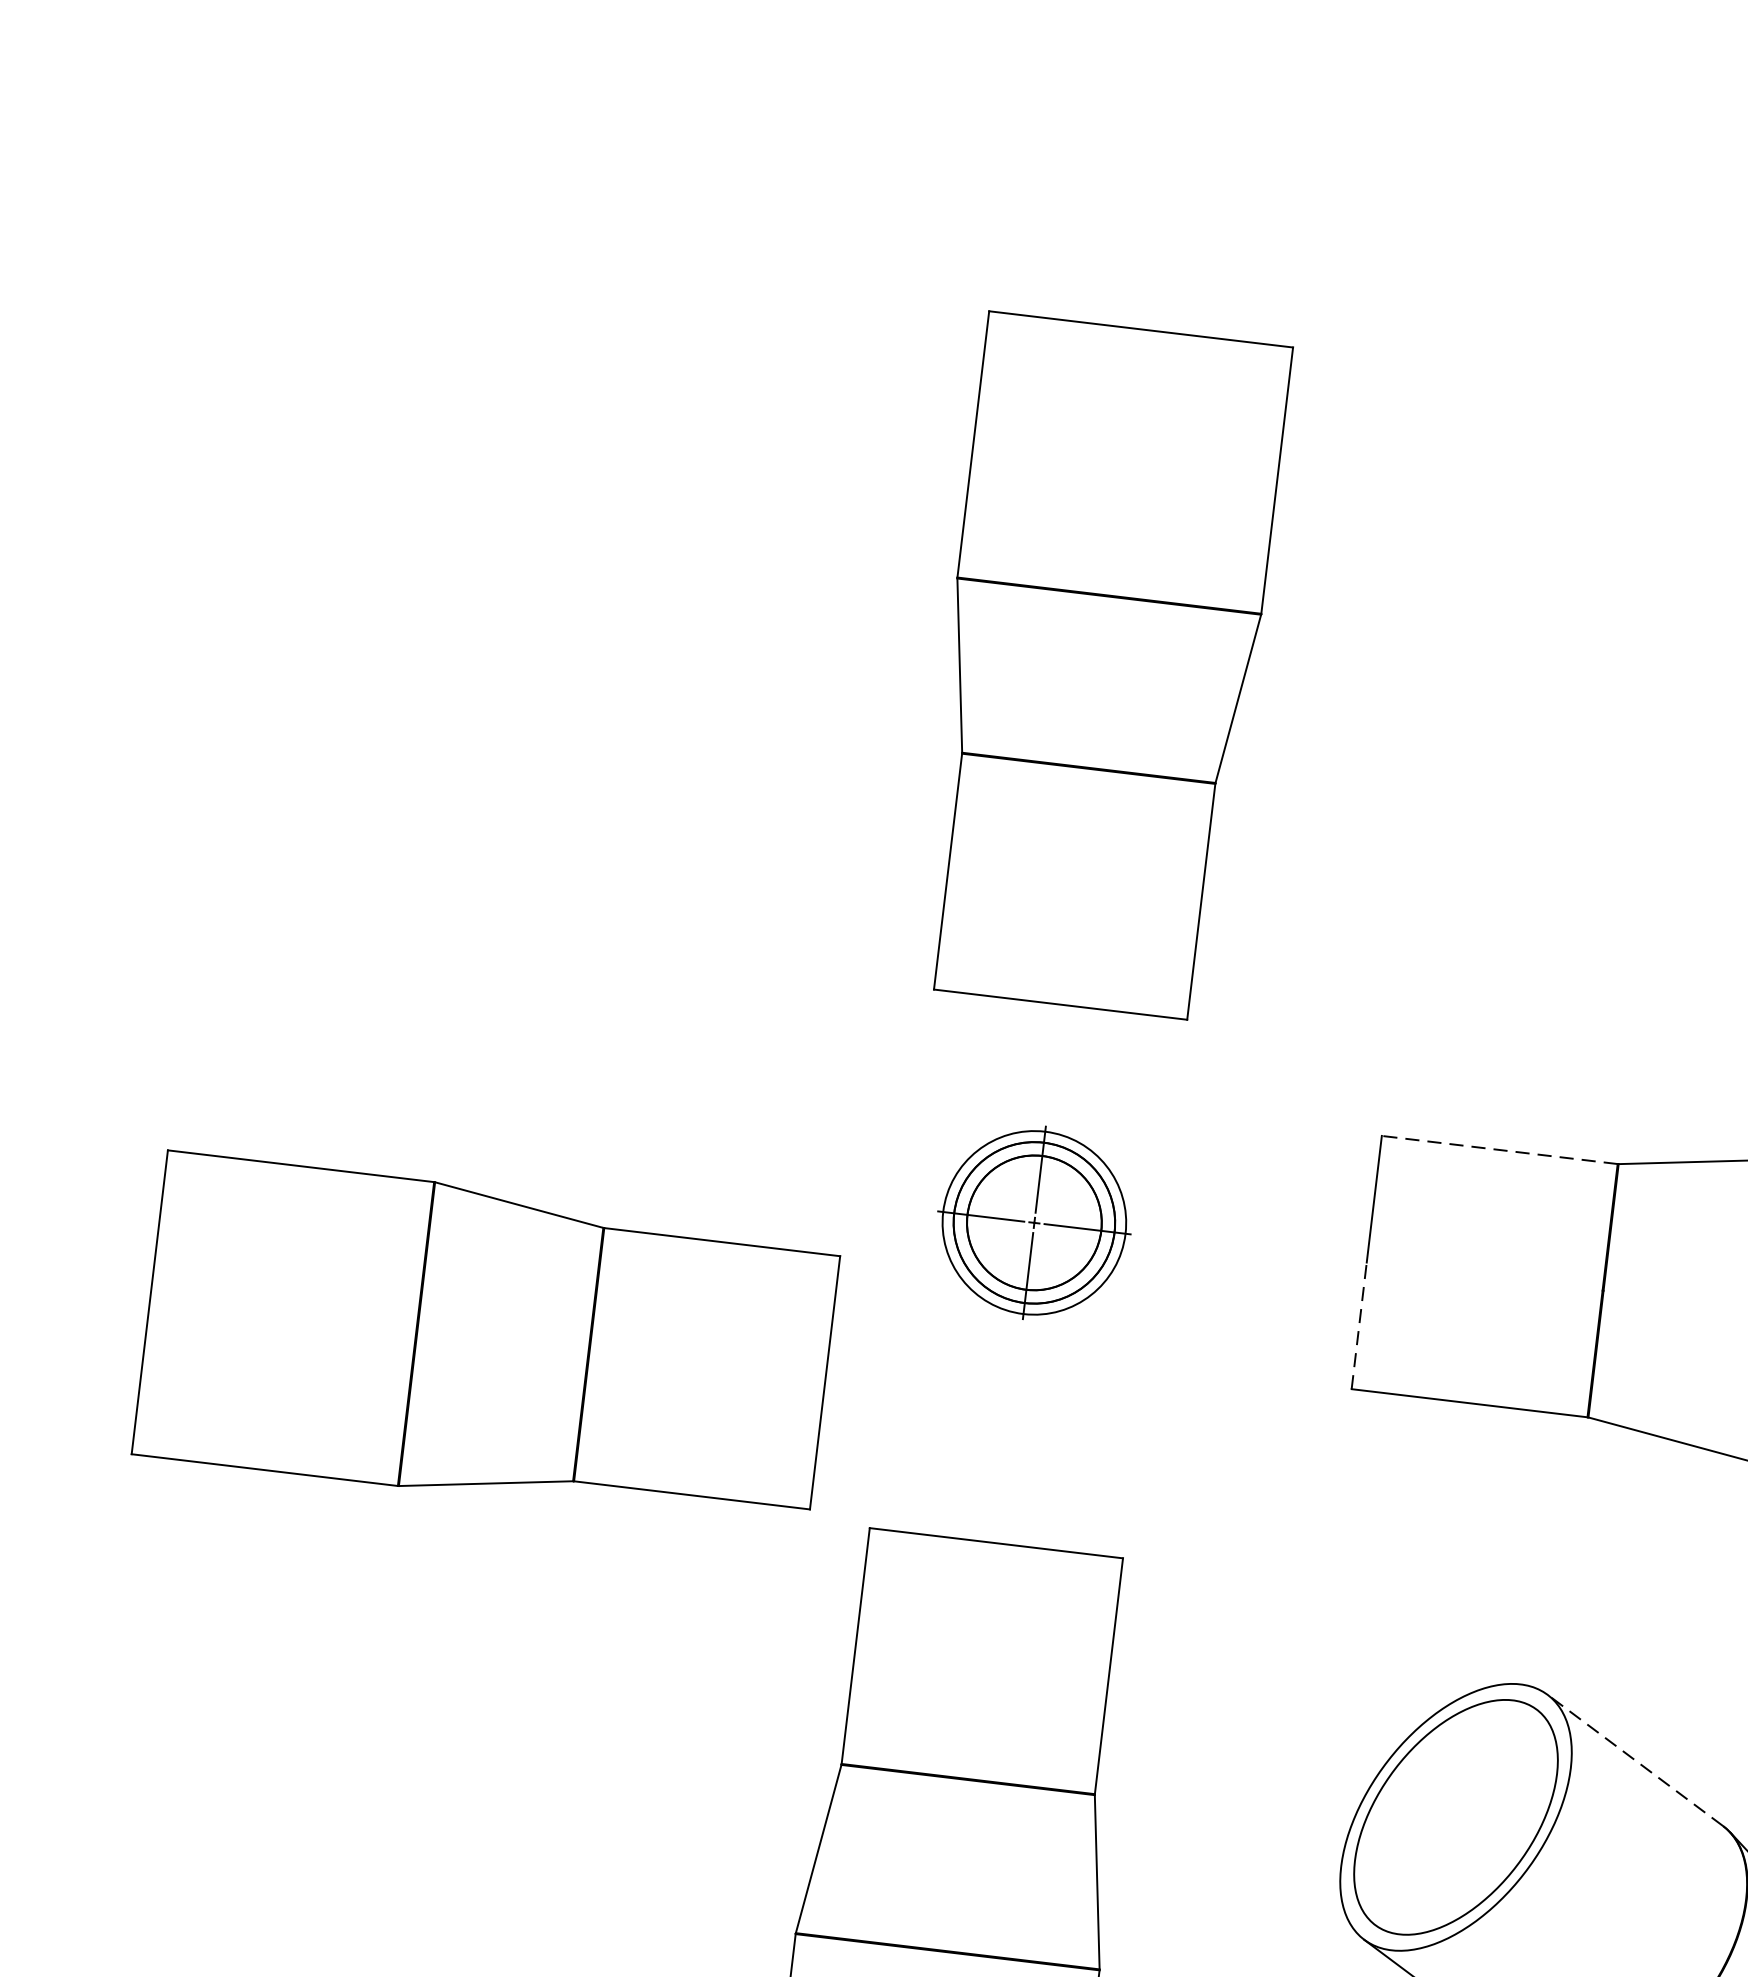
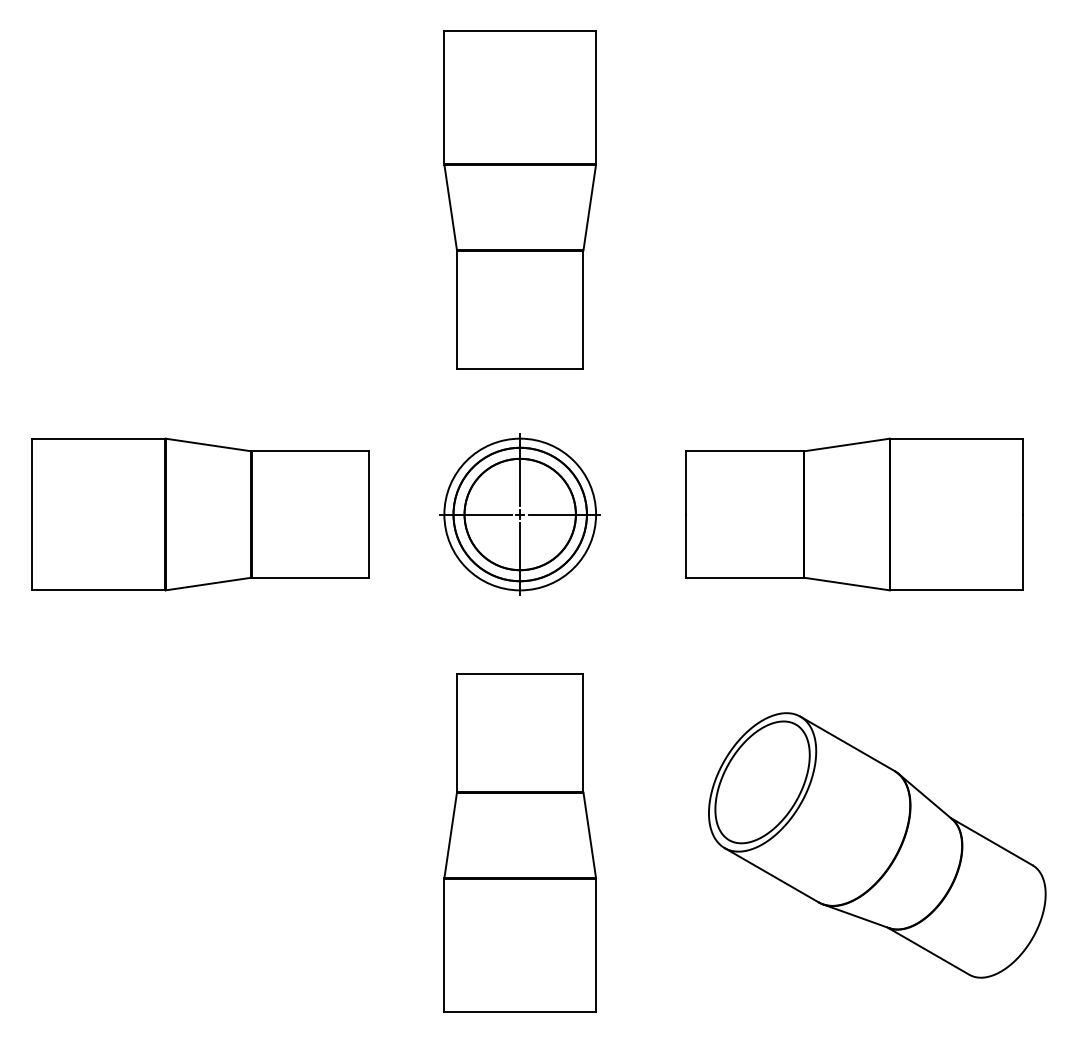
part: (1099, 665) -> (519, 199), moved
line: (1498, 1150) -> (744, 451), dashed -> solid
part: (1033, 1222) -> (519, 514), size x1.67
line: (1359, 1326) -> (686, 546), dashed -> solid
part: (486, 1342) -> (200, 514), moved
line: (1635, 1759) -> (847, 743), dashed -> solid

